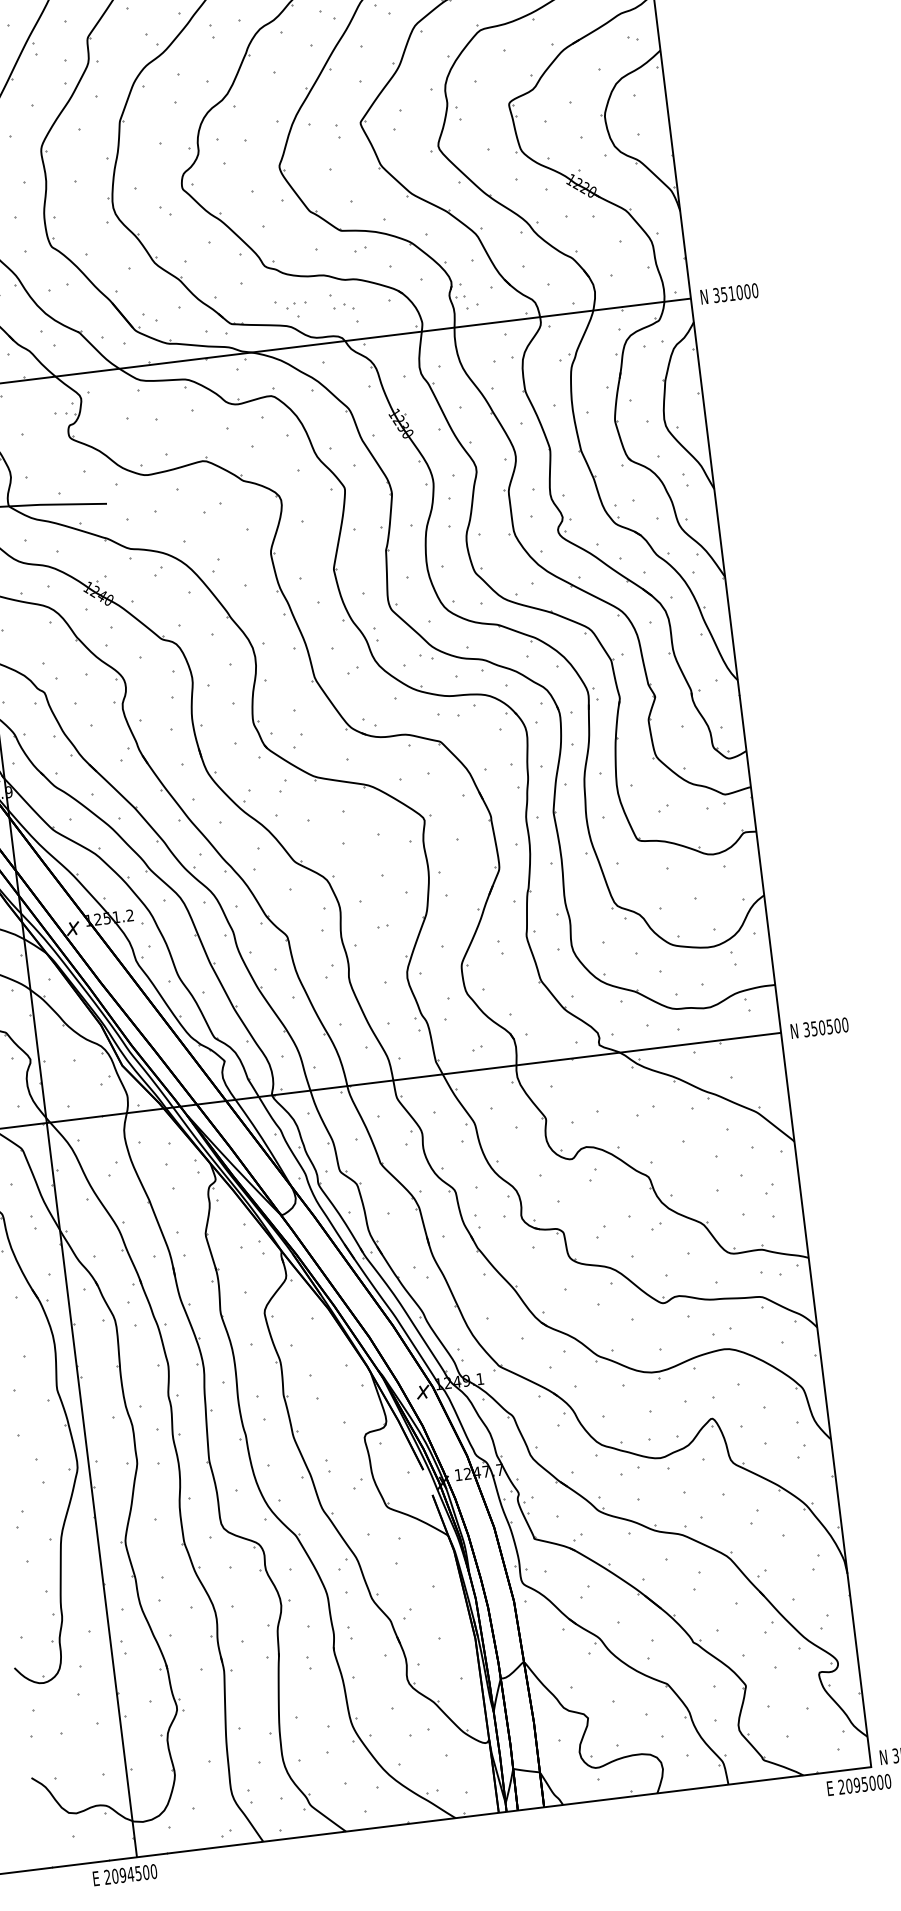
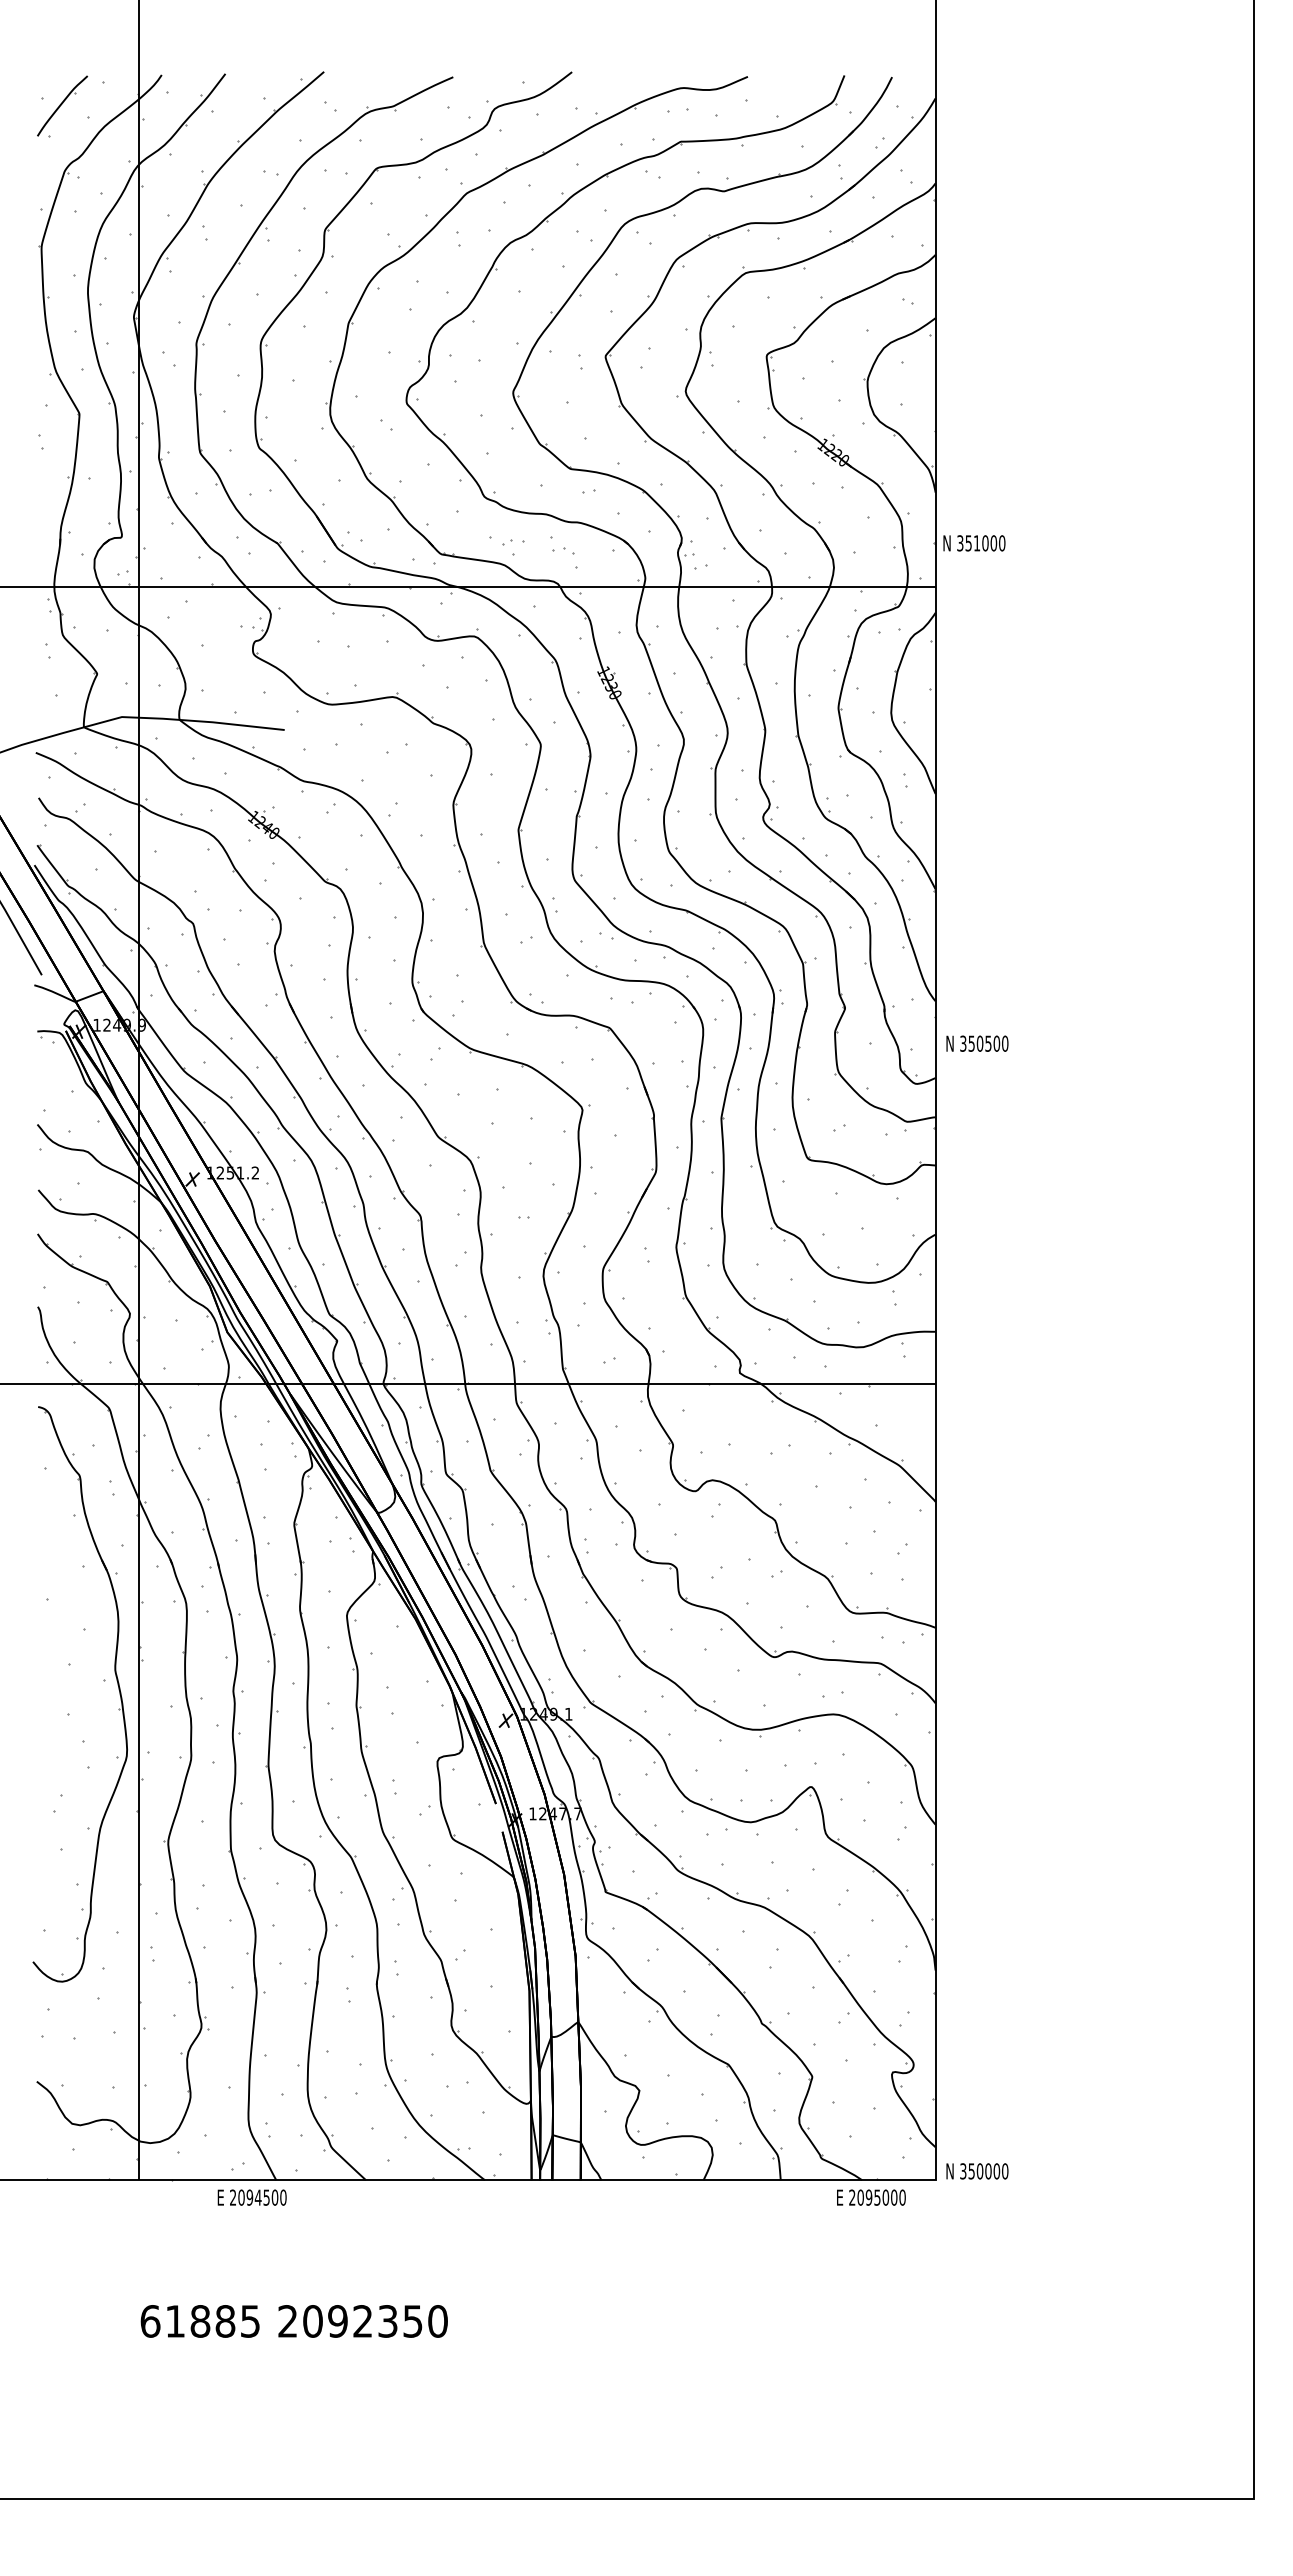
text: (729, 293) -> (974, 543), moved
text: (819, 1027) -> (977, 1043), moved
text: (859, 1784) -> (871, 2197), moved
text: (124, 1875) -> (251, 2197), moved

